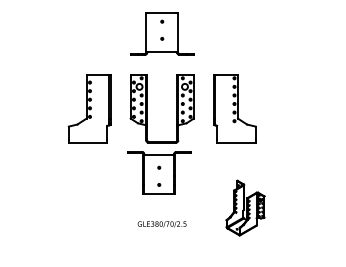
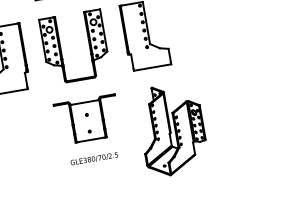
part: (159, 172) -> (87, 119), moved
part: (245, 207) -> (172, 128), size x1.67

